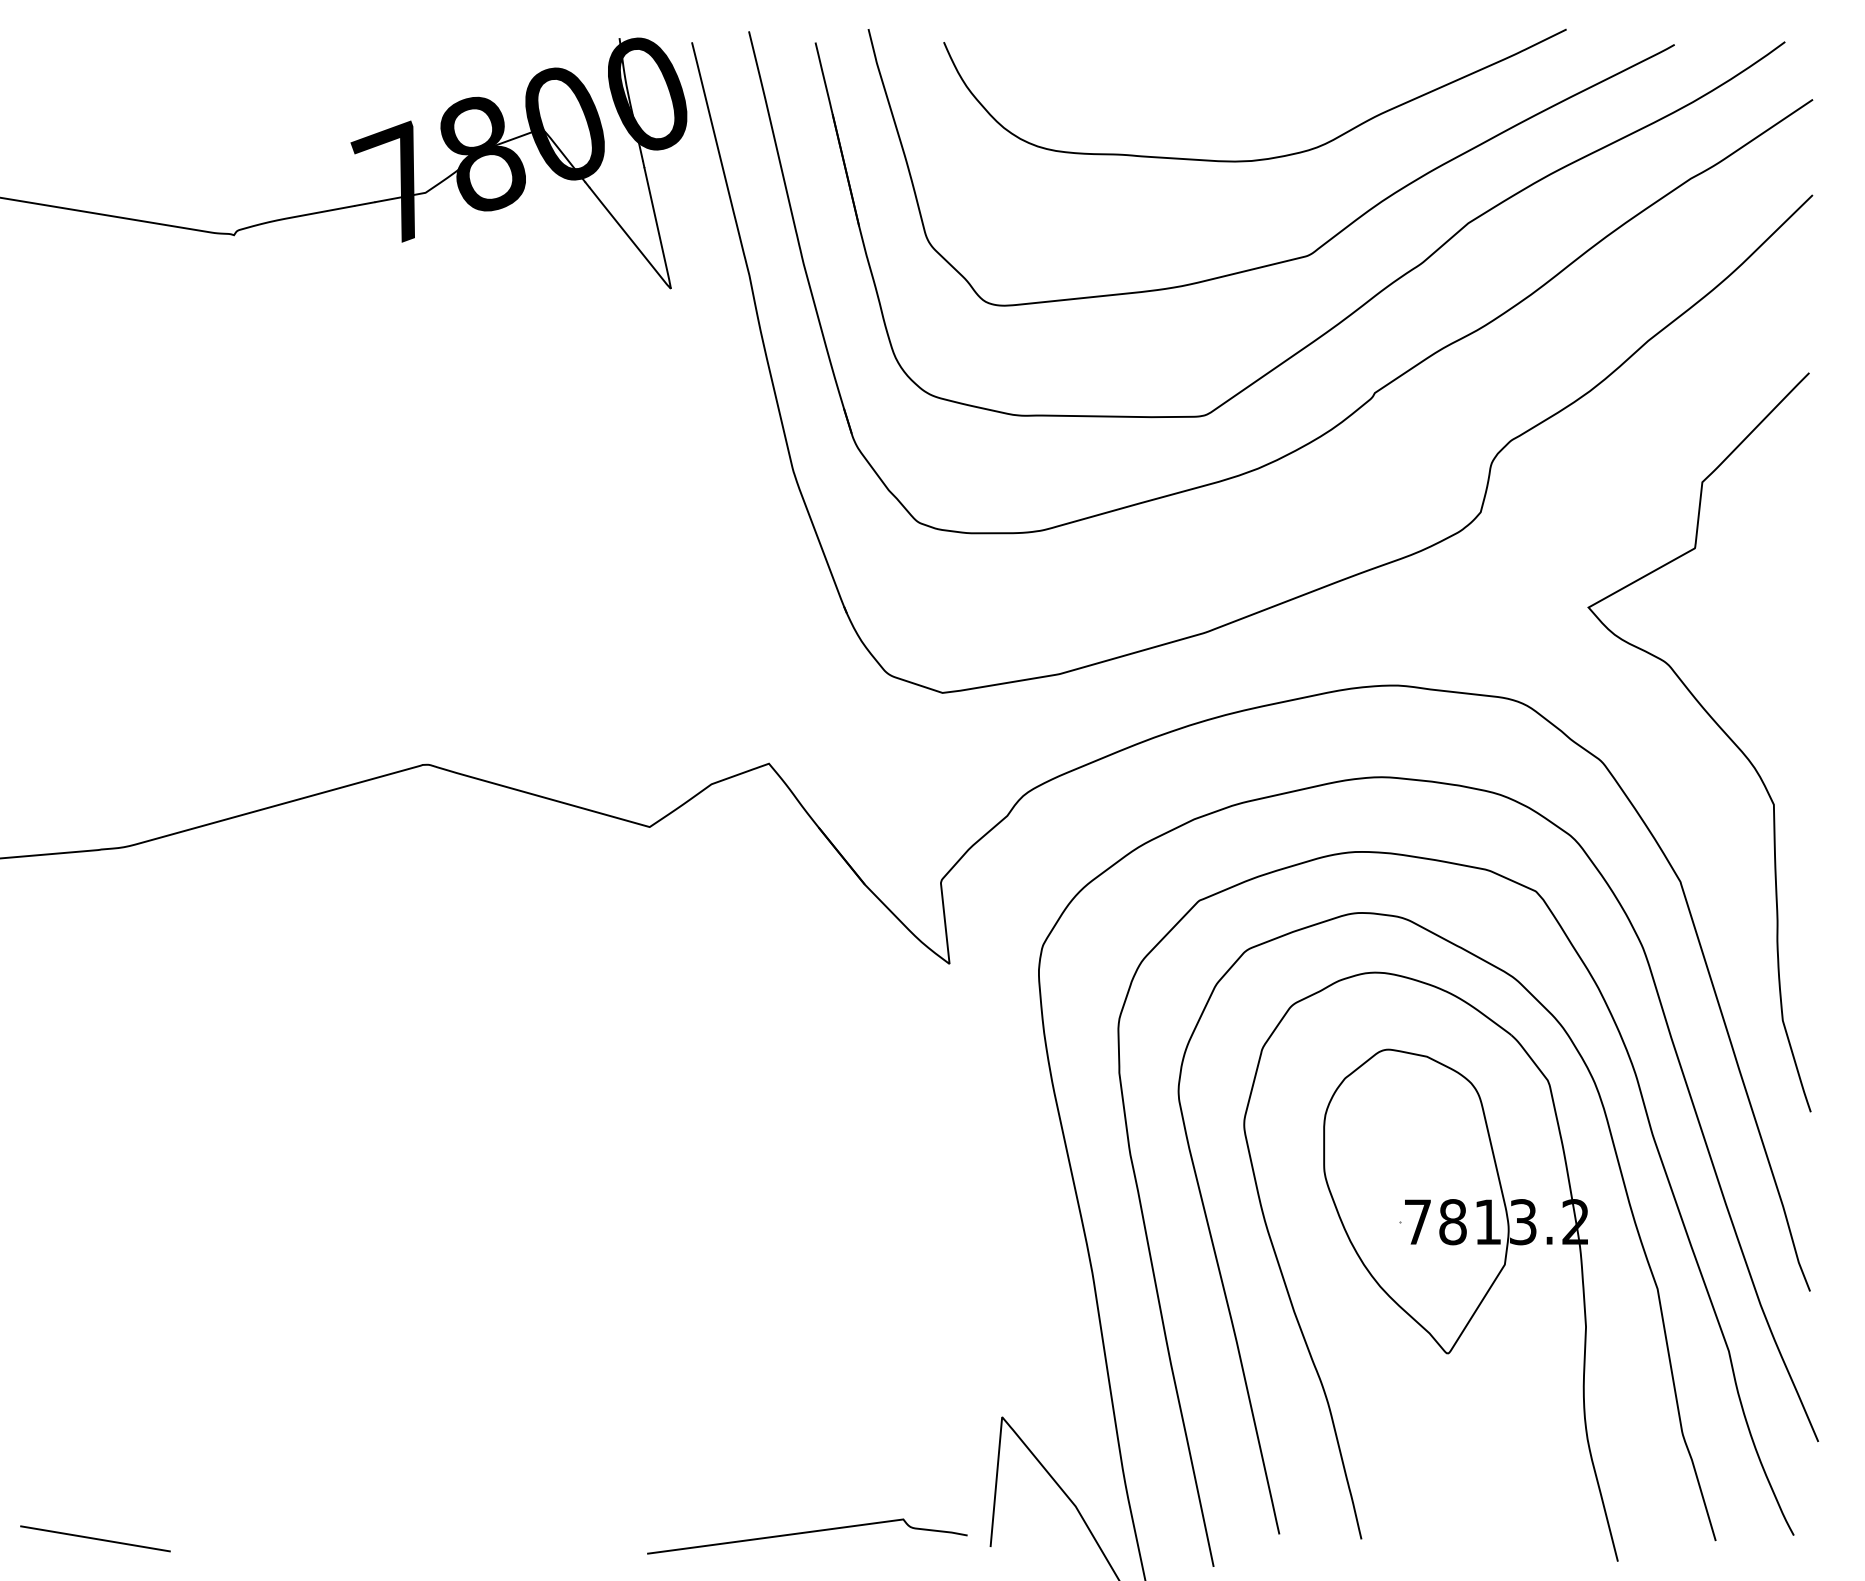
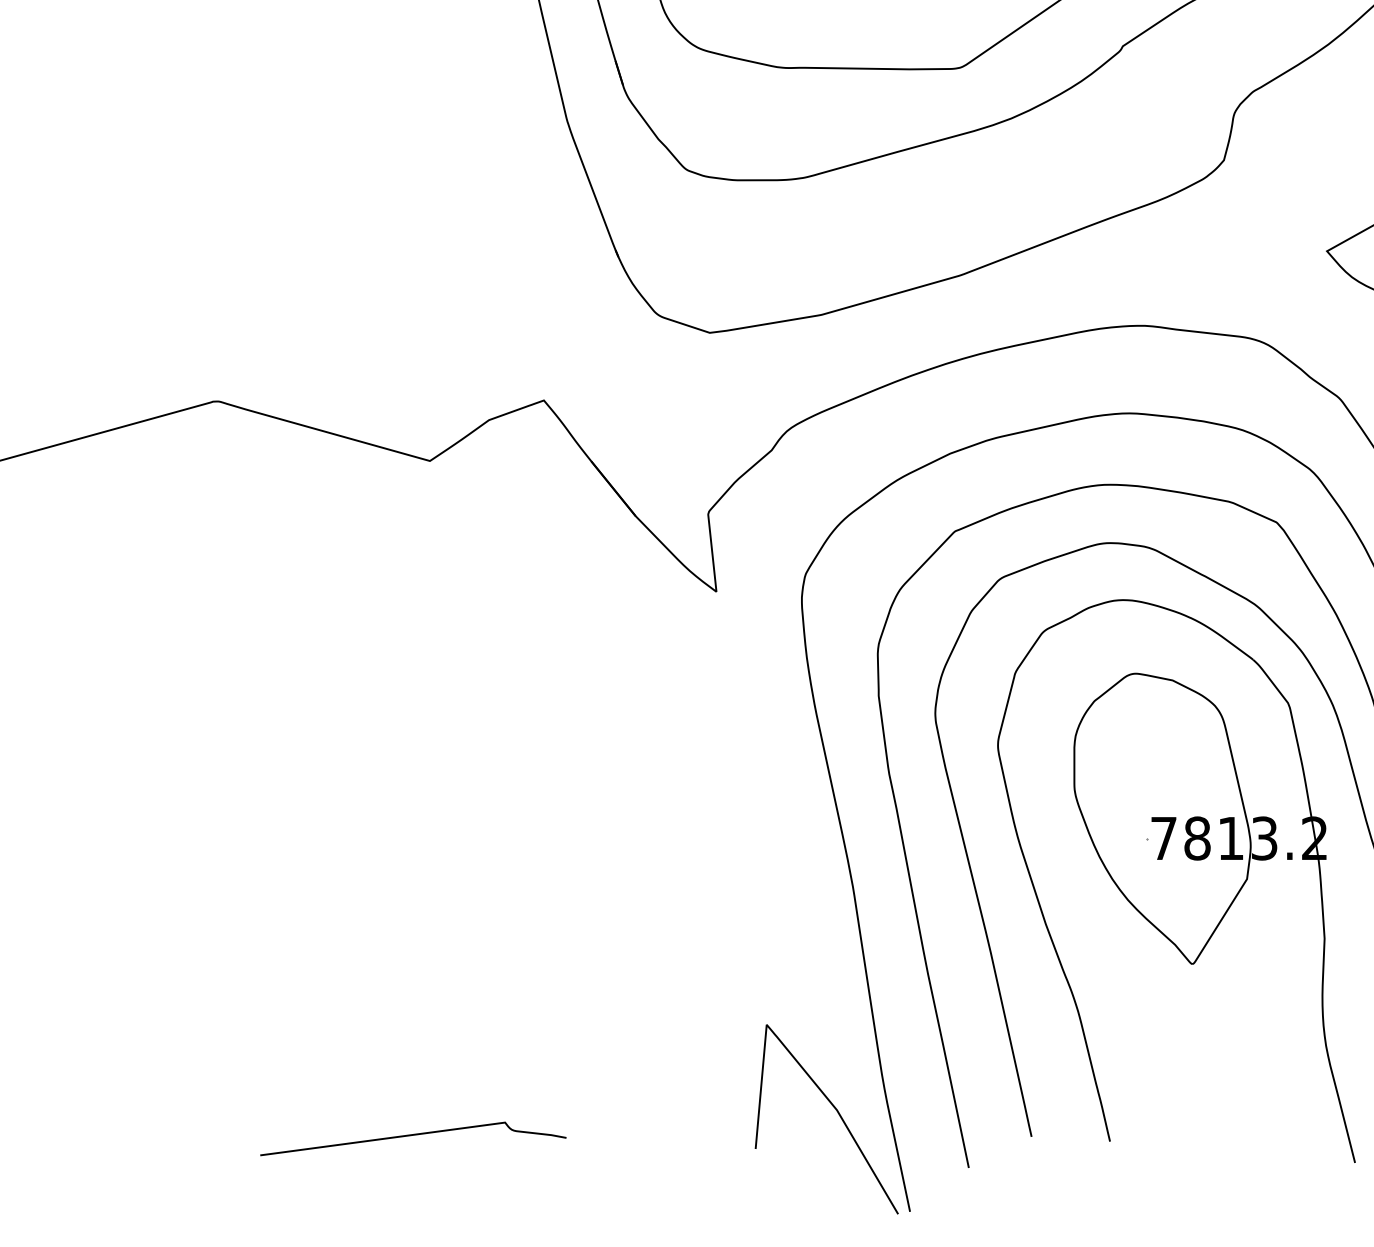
curve: (807, 1533) -> (413, 1136), moved

